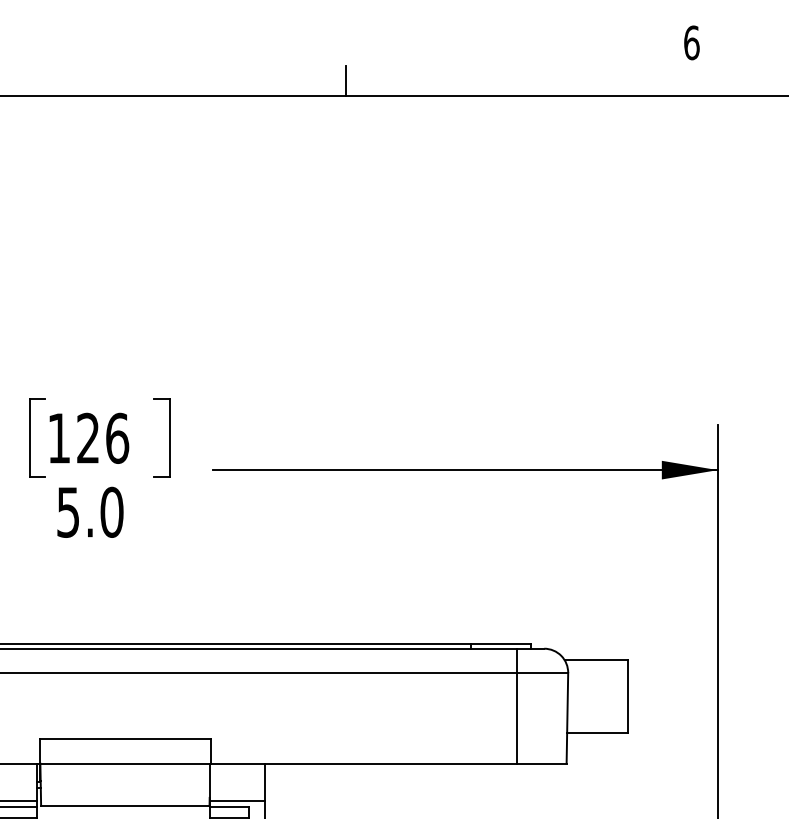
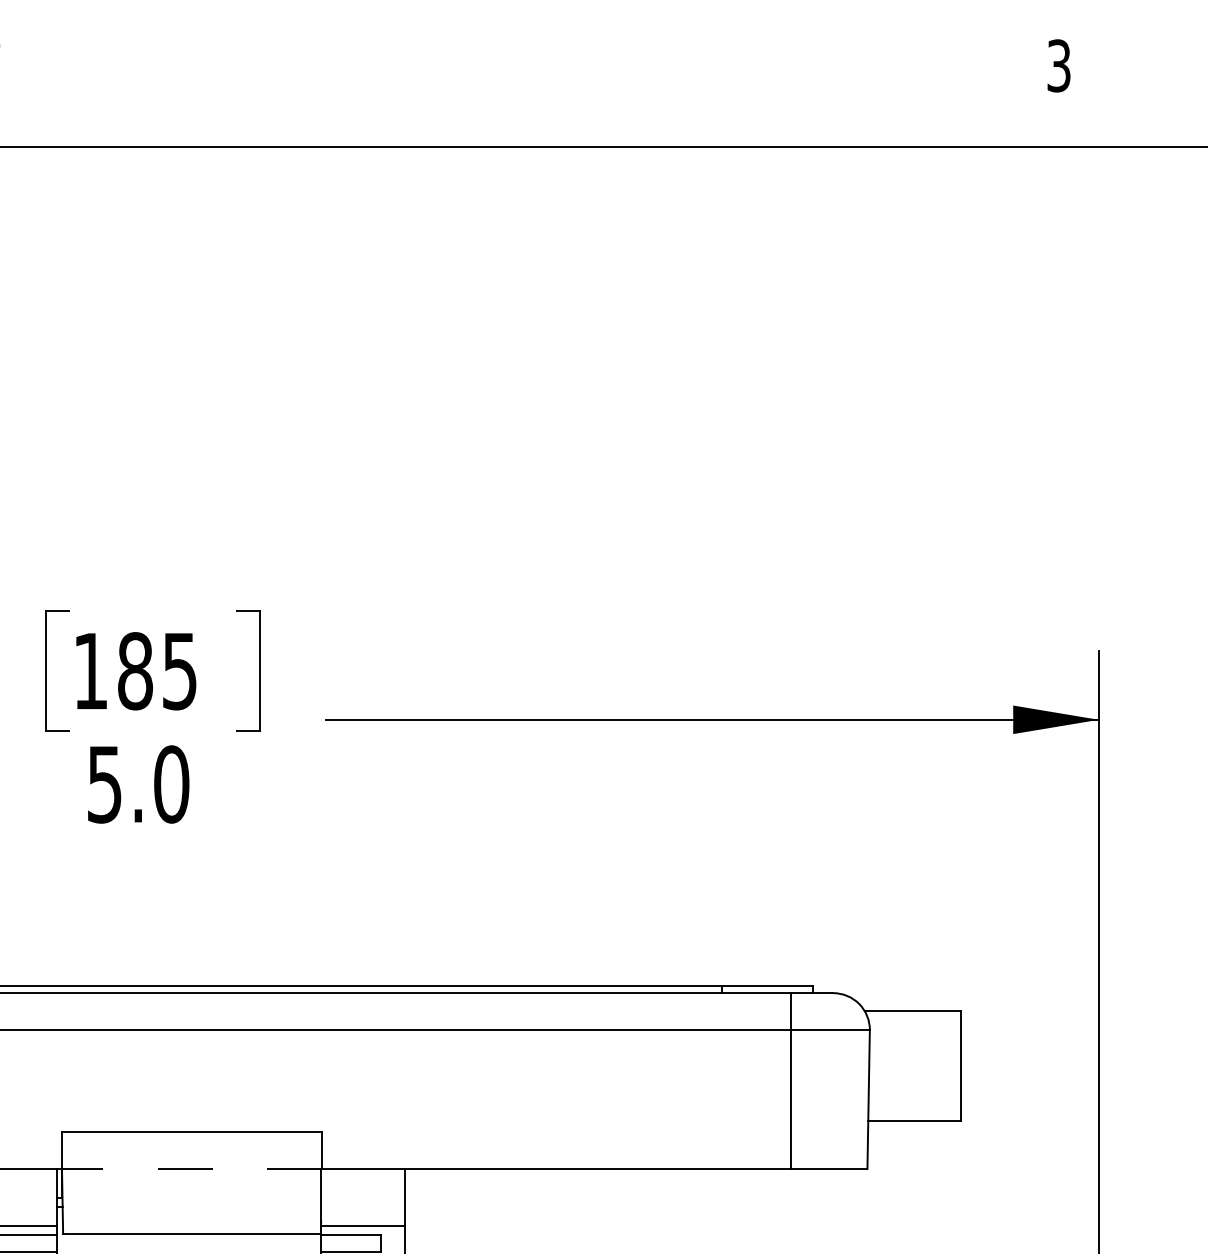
text: (691, 42) -> (1058, 65), 6 -> 3
line: (346, 80) -> (530, 123), removed
text: (103, 437) -> (158, 669), 126 -> 185
line: (124, 763) -> (190, 1168), solid -> dashed

